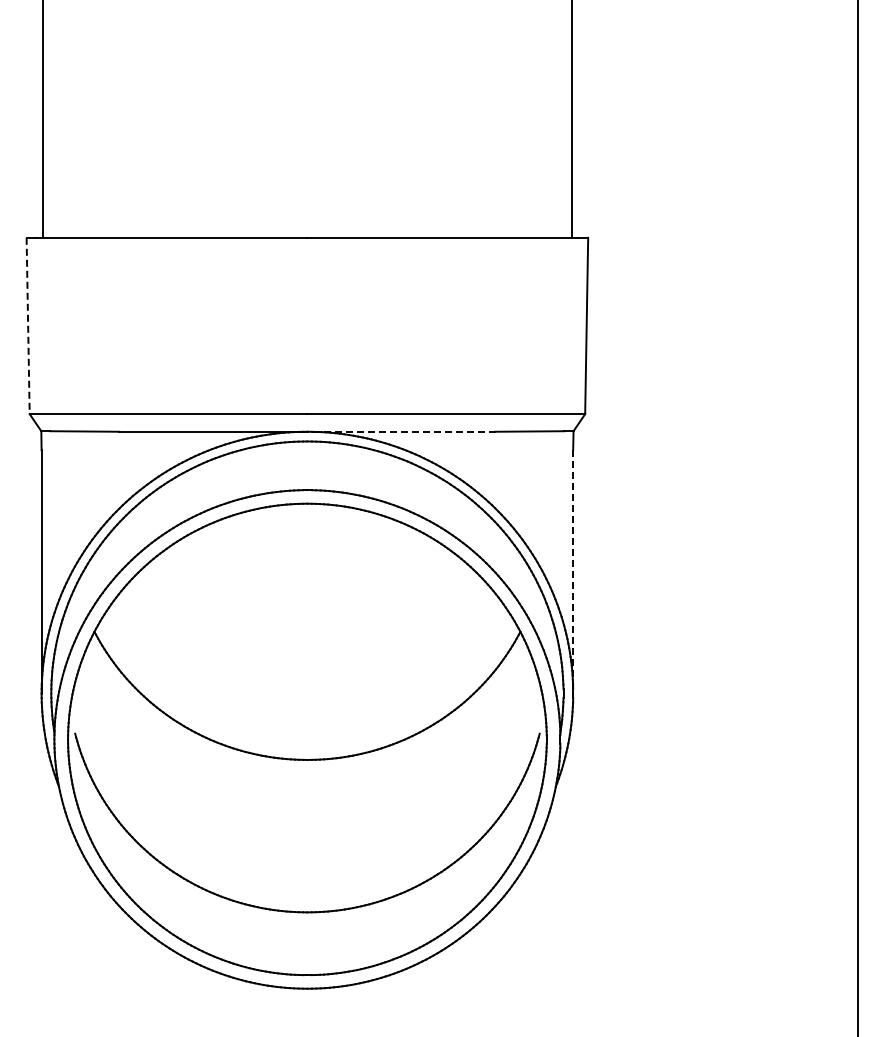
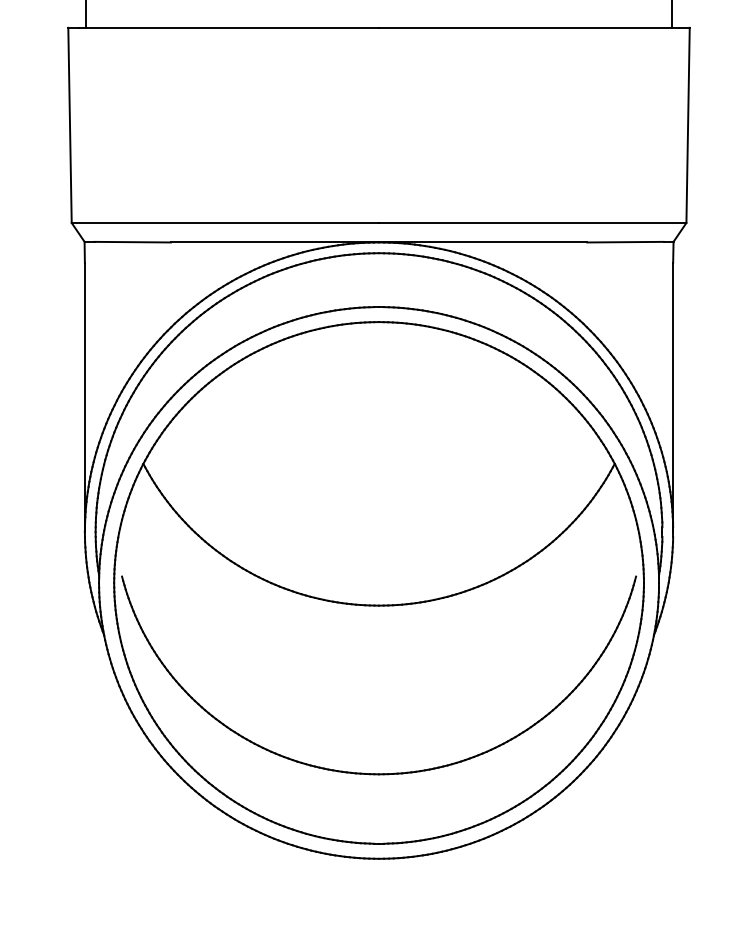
line: (28, 326) -> (70, 125), dashed -> solid
line: (401, 431) -> (483, 242), dashed -> solid
line: (573, 571) -> (673, 397), dashed -> solid

